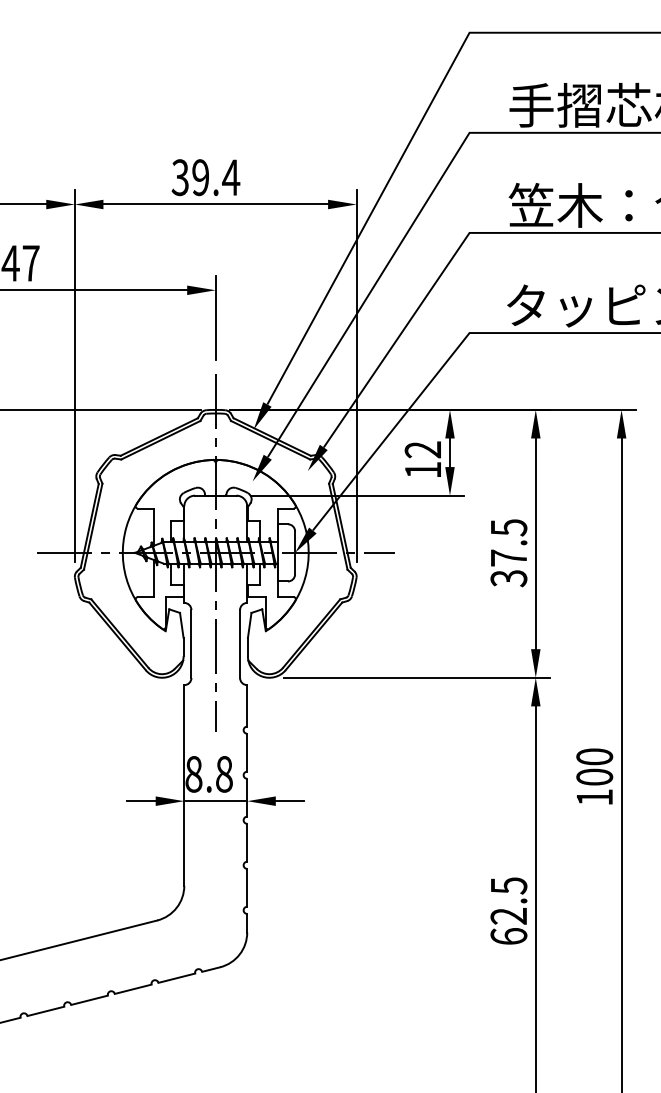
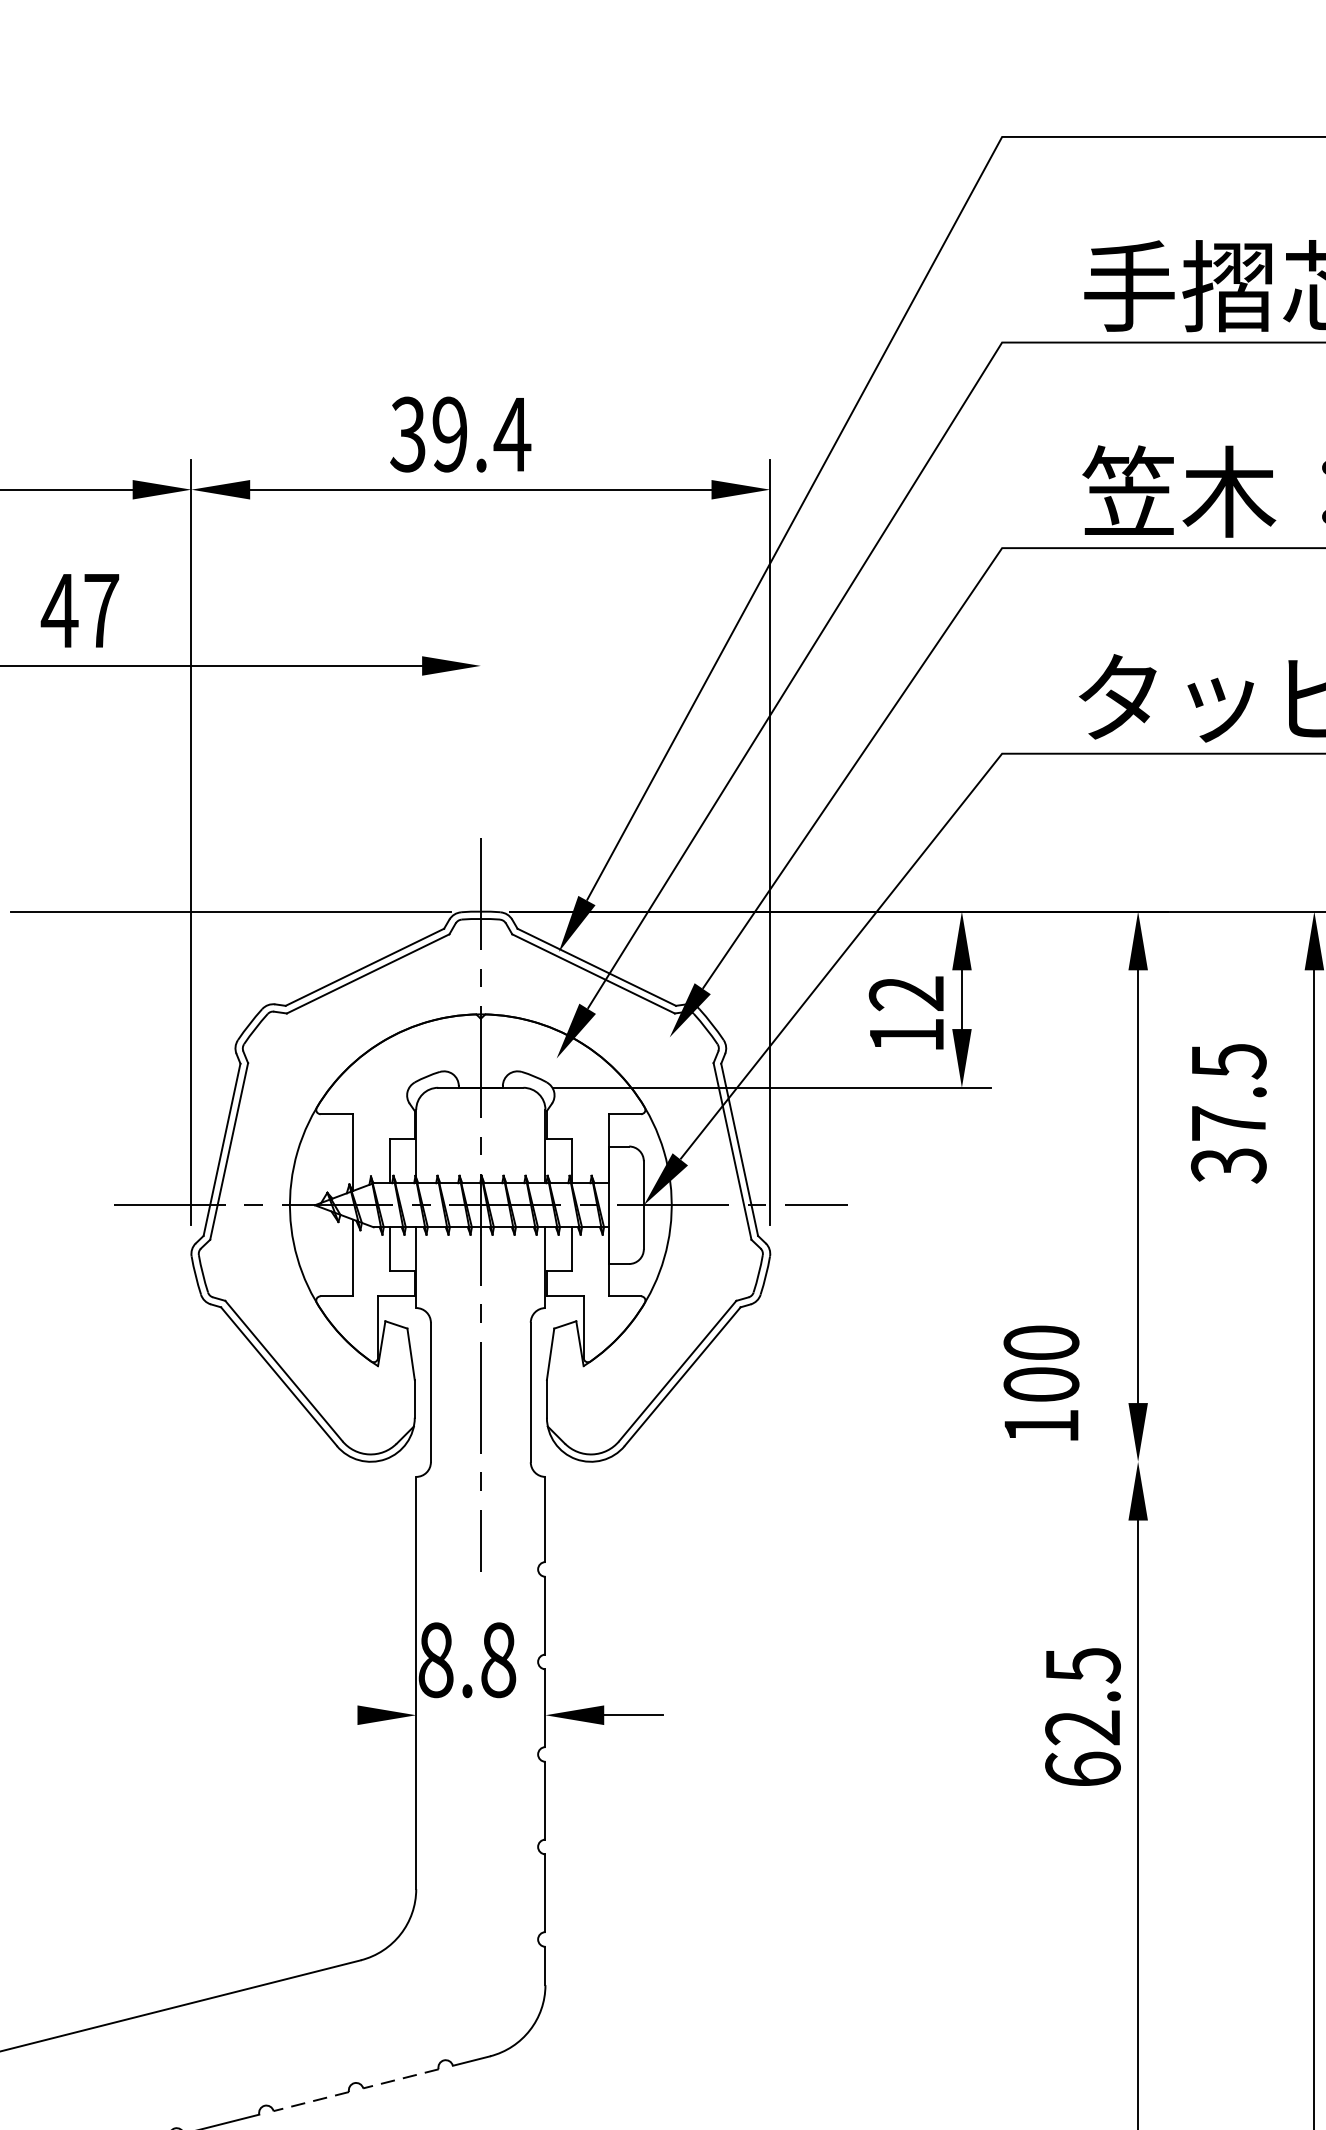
line: (215, 317) -> (480, 721), removed
text: (508, 553) -> (1227, 1114), moved
line: (416, 677) -> (893, 1461), removed
text: (594, 776) -> (1041, 1383), moved
line: (141, 801) -> (328, 1715), removed
line: (215, 801) -> (480, 1715), removed
text: (508, 910) -> (1082, 1715), moved
line: (176, 978) -> (400, 2079), solid -> dashed
line: (133, 989) -> (311, 2102), solid -> dashed

